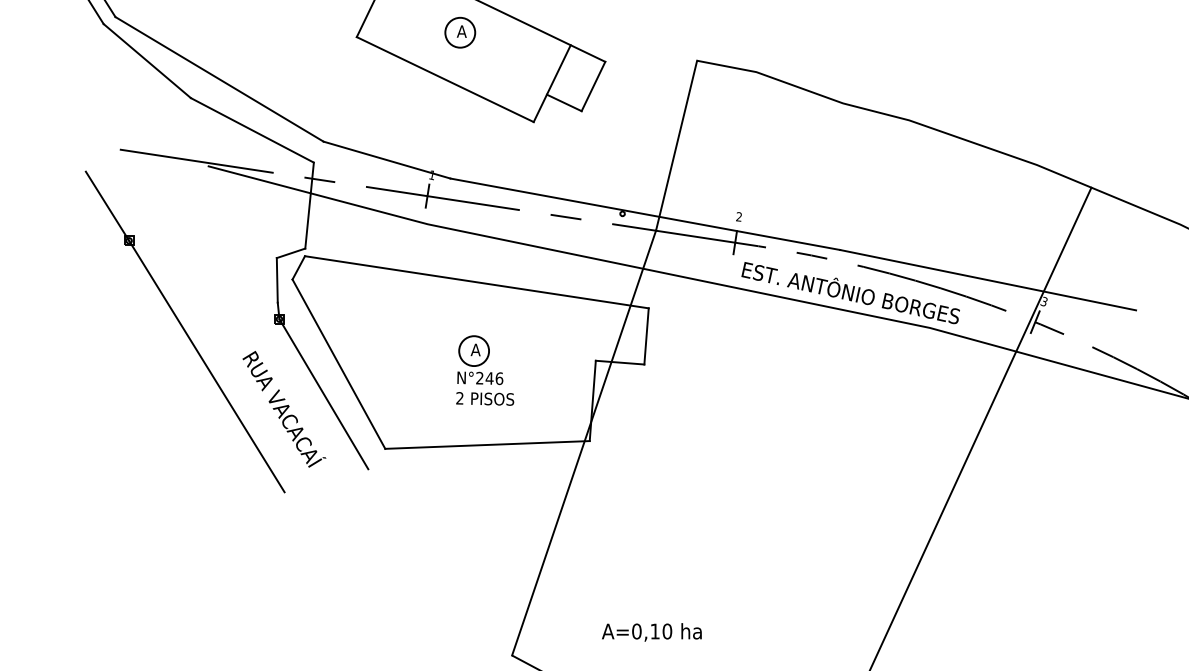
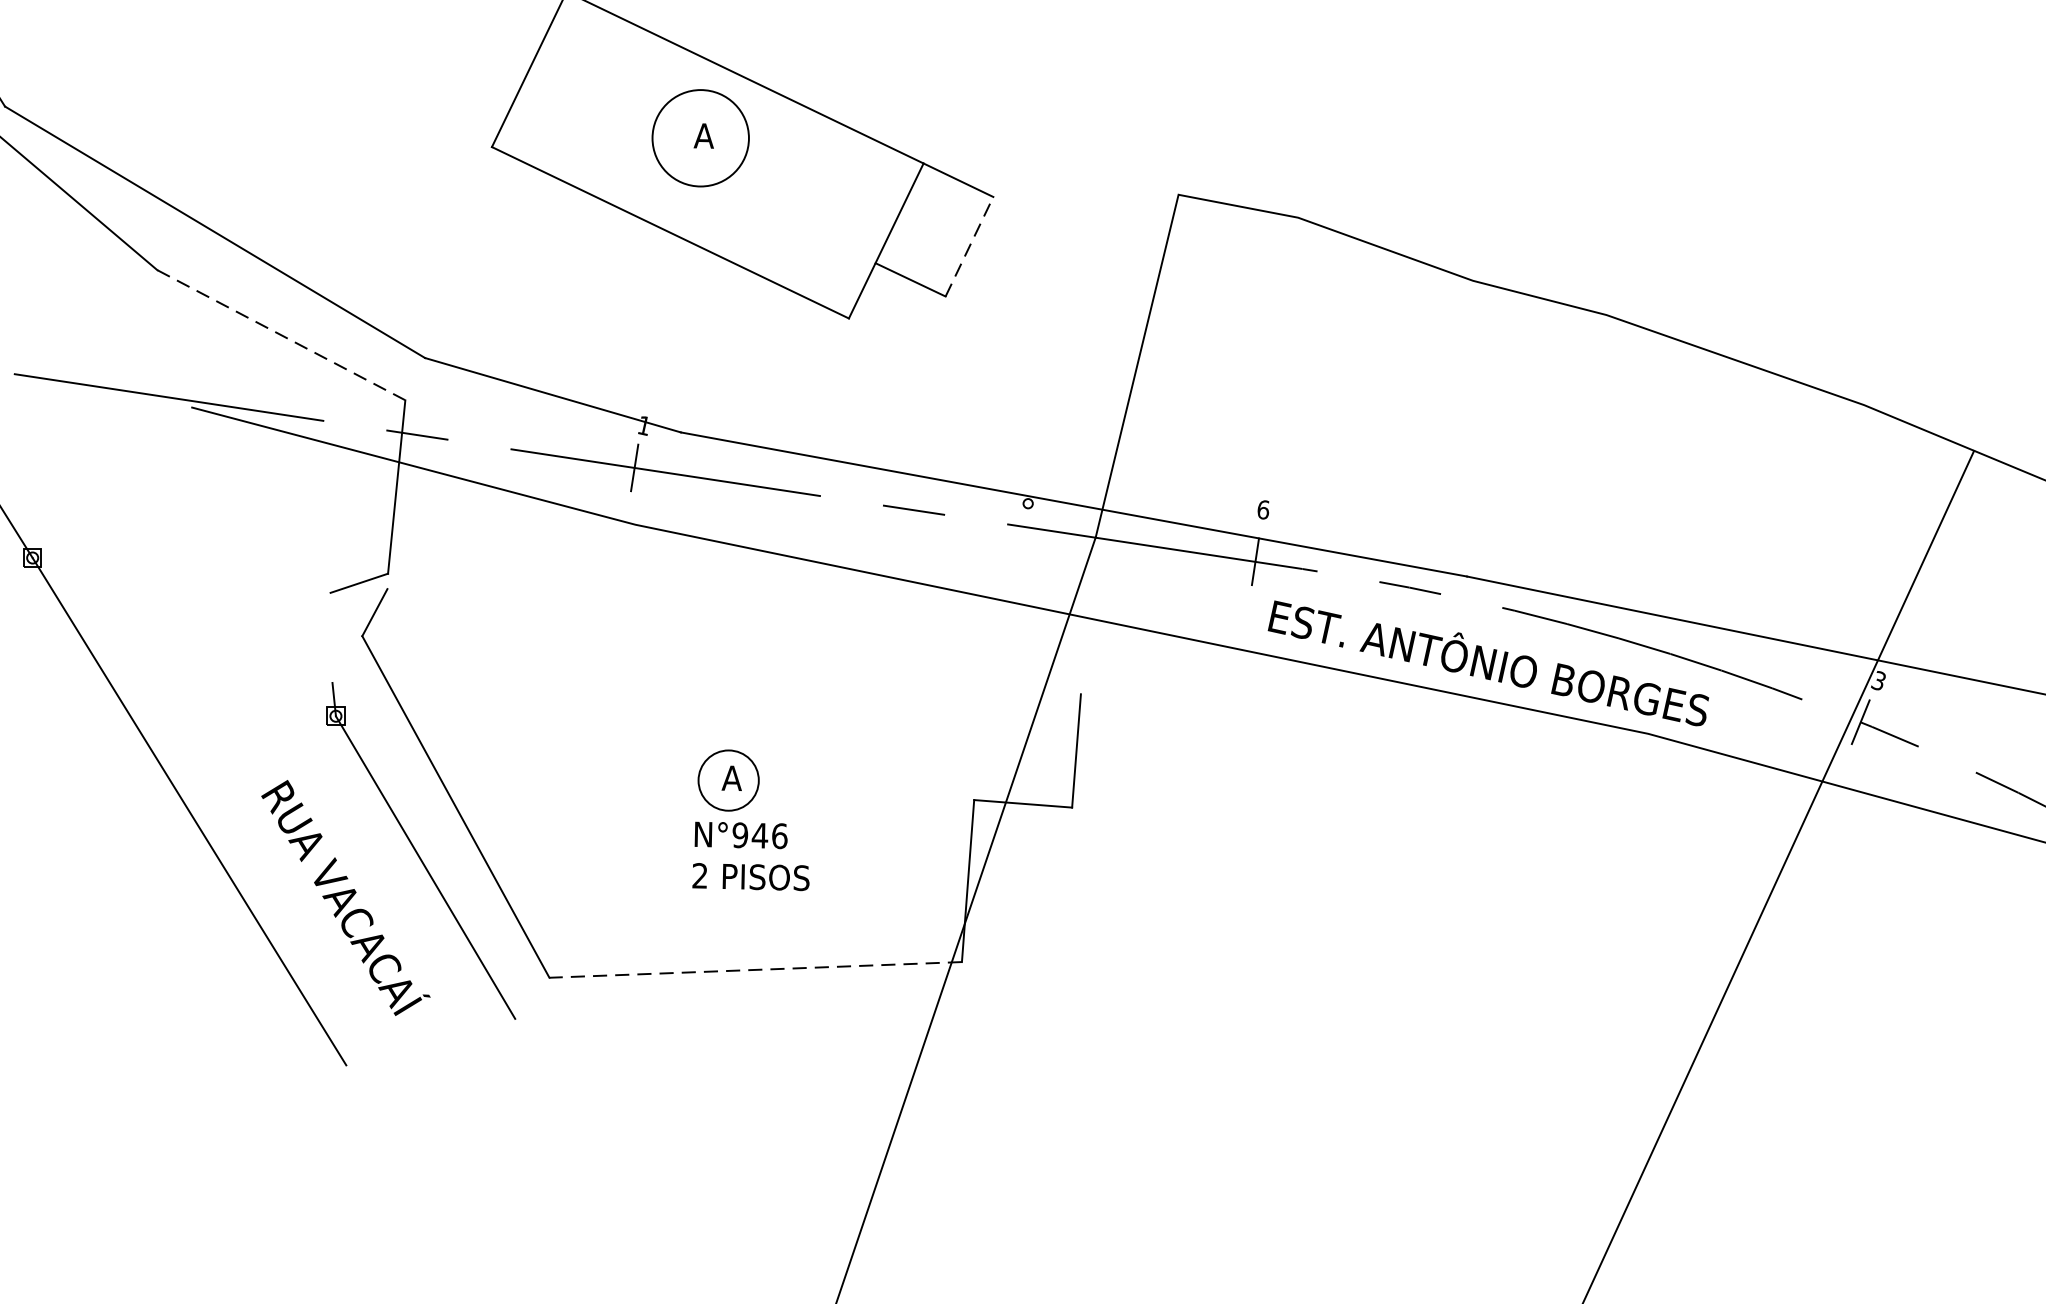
circle: (460, 32) -> (701, 137), size x1.6
line: (593, 86) -> (969, 246), solid -> dashed
line: (252, 130) -> (281, 335), solid -> dashed
text: (738, 216) -> (1262, 508), 2 -> 6
line: (276, 280) -> (329, 638), removed
line: (476, 282) -> (733, 642), removed
text: (479, 378) -> (739, 835), N°246 -> N°946
line: (487, 444) -> (755, 968), solid -> dashed

